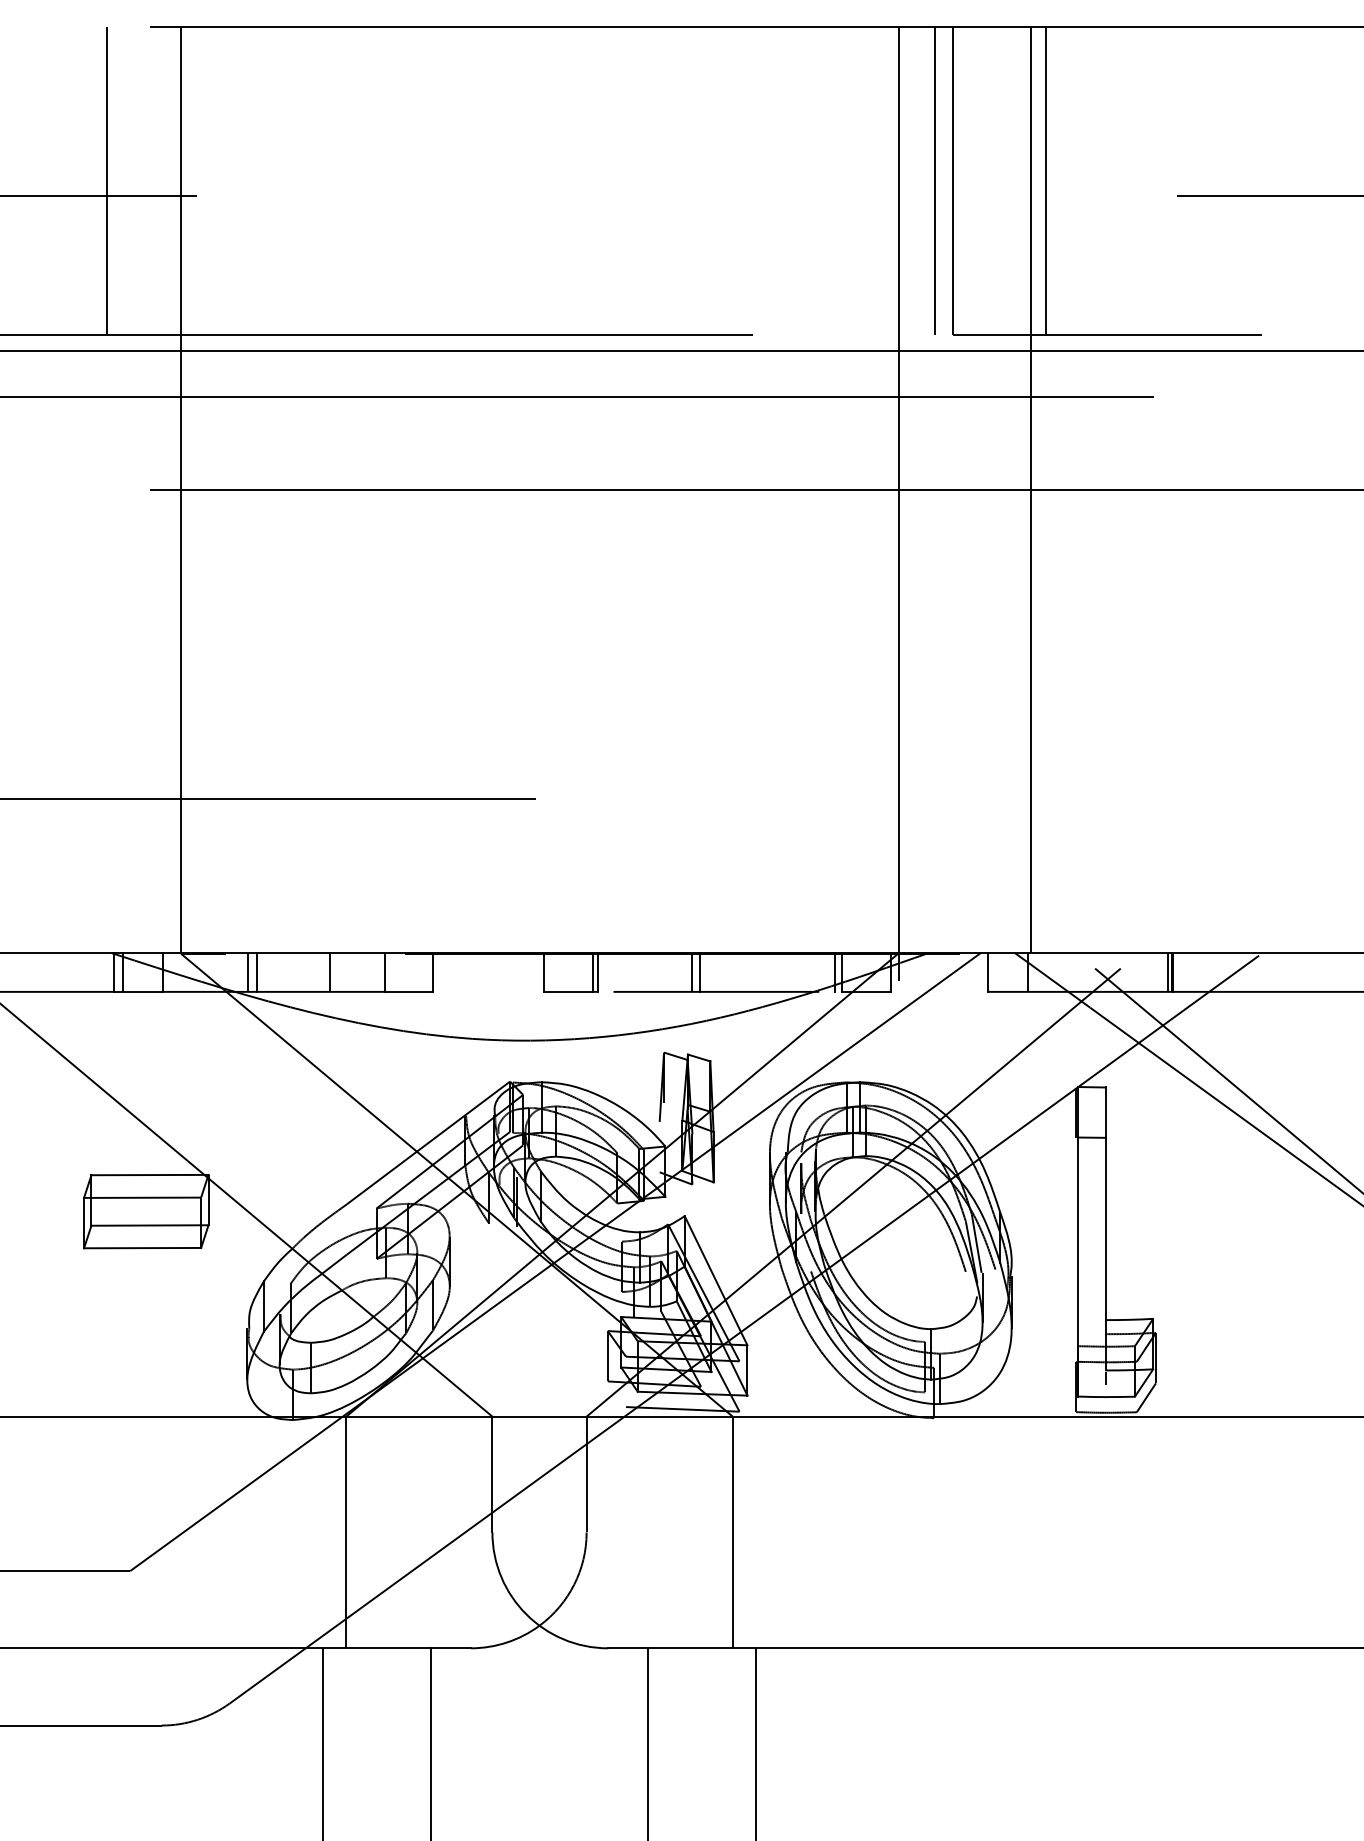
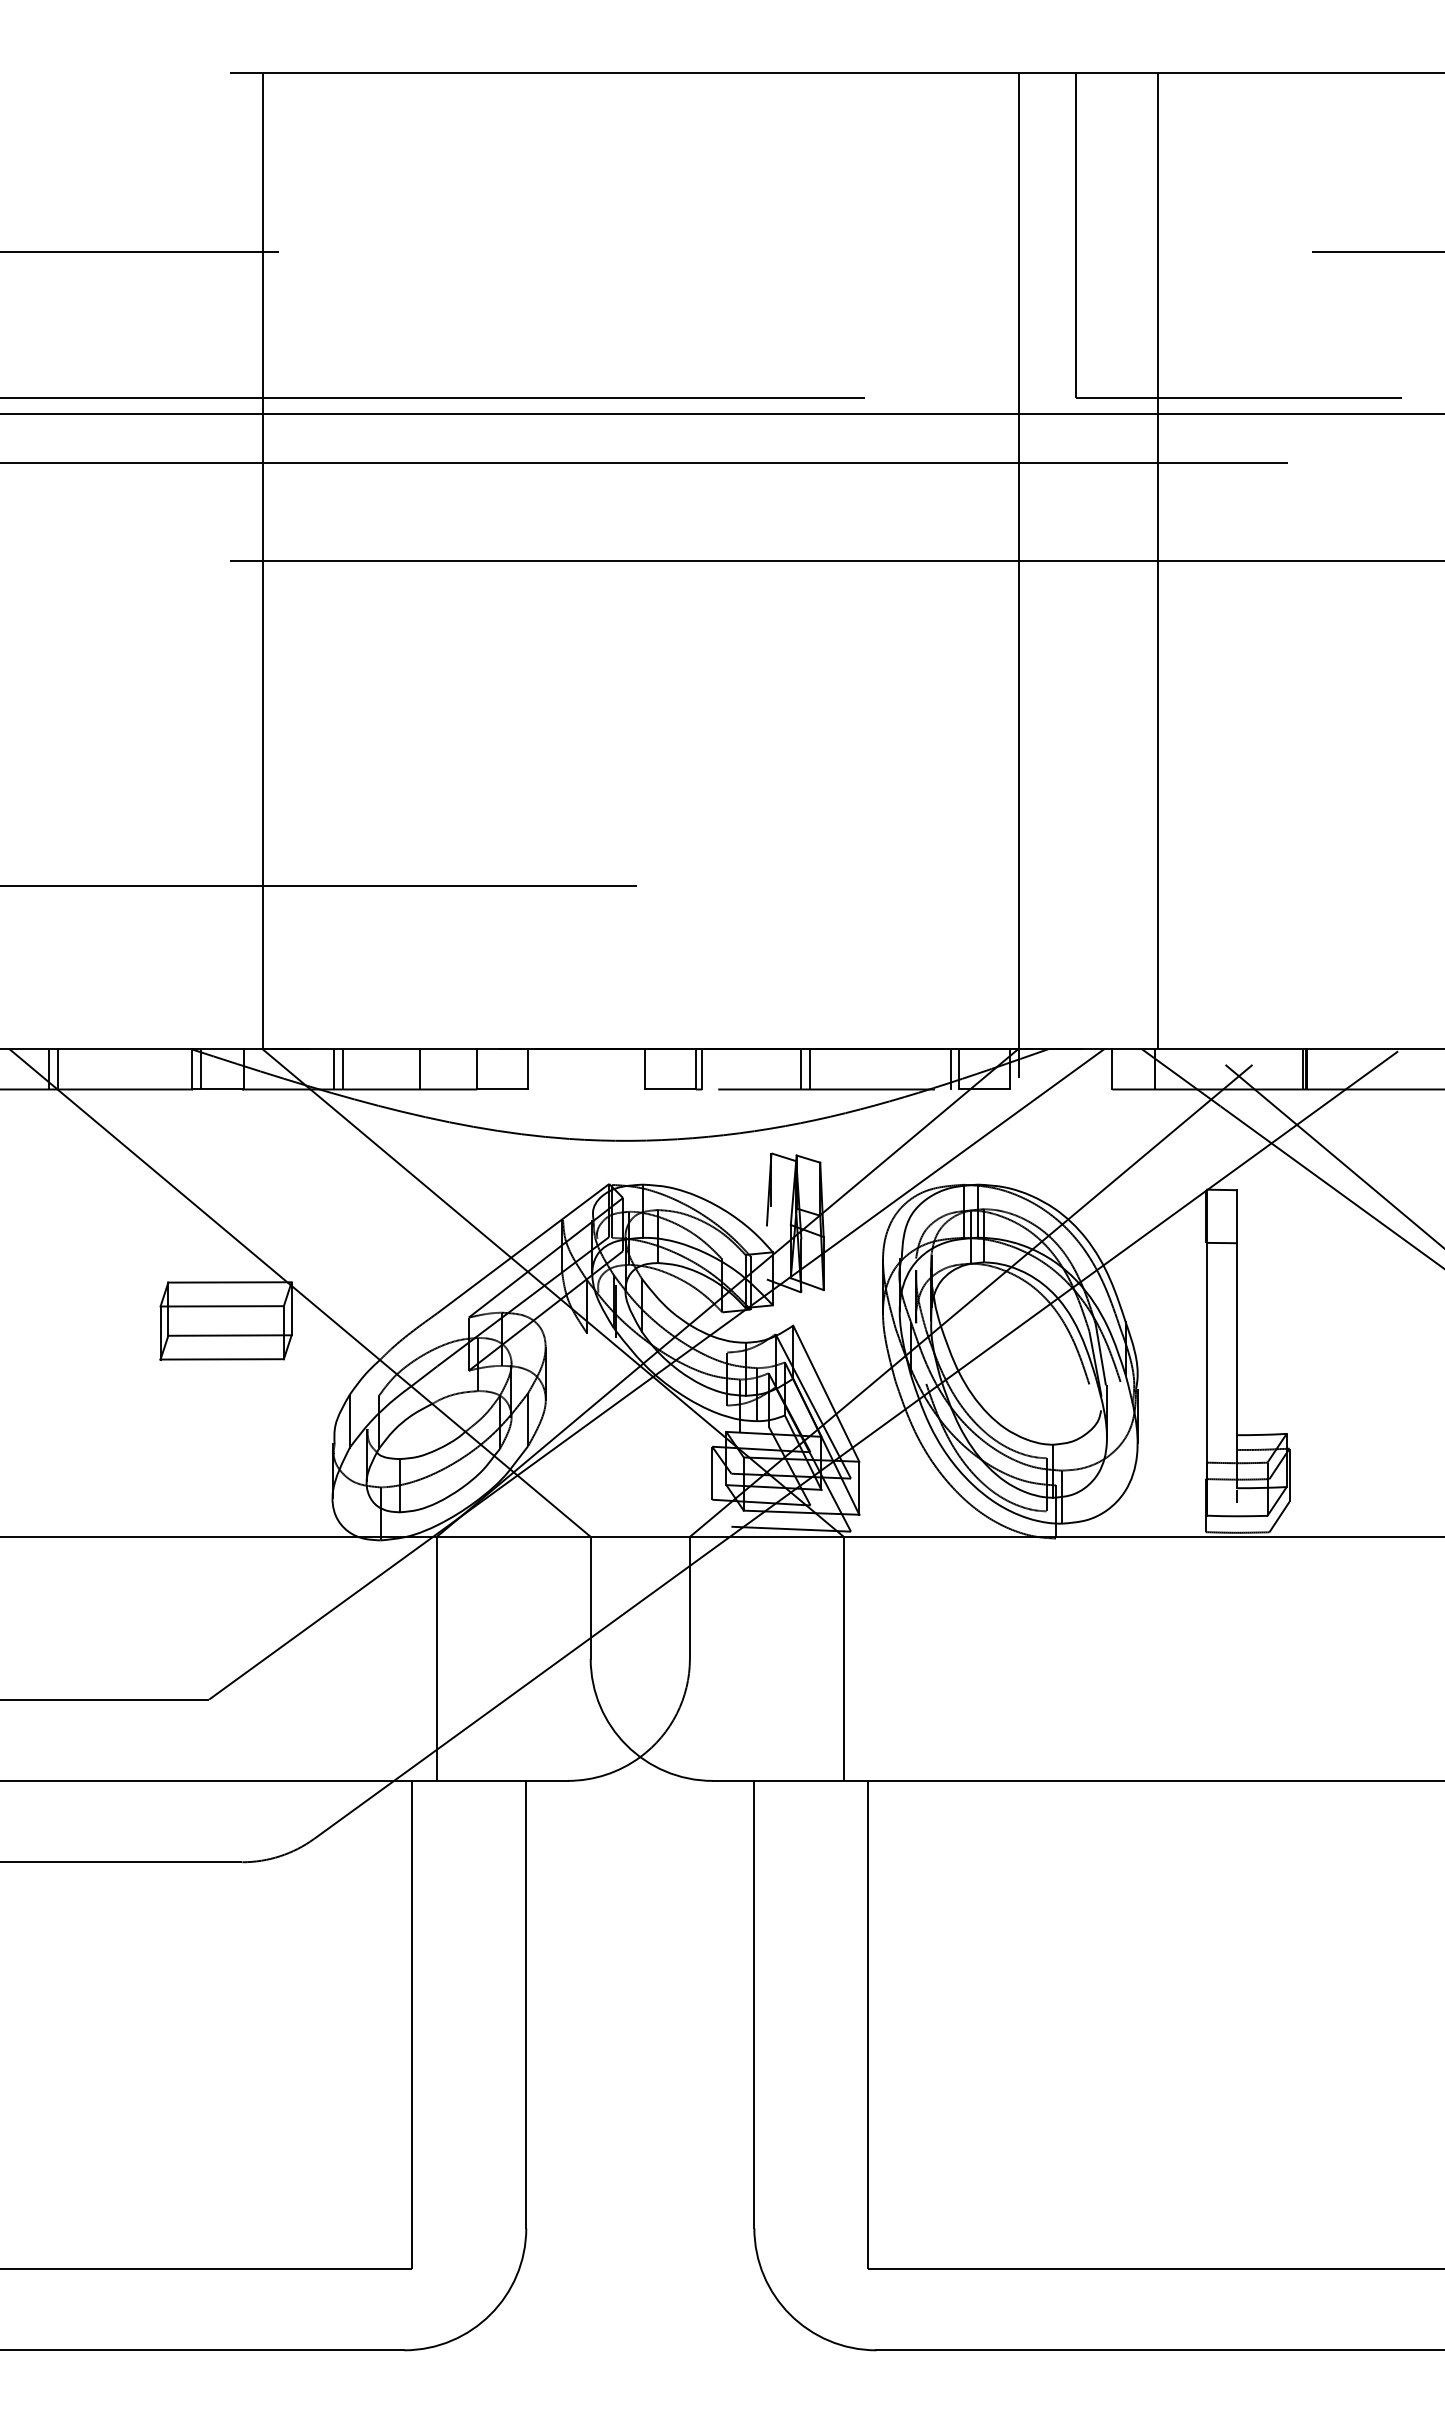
line: (106, 181) -> (184, 235), removed
line: (934, 181) -> (1056, 235), removed
line: (1045, 181) -> (1173, 235), removed

